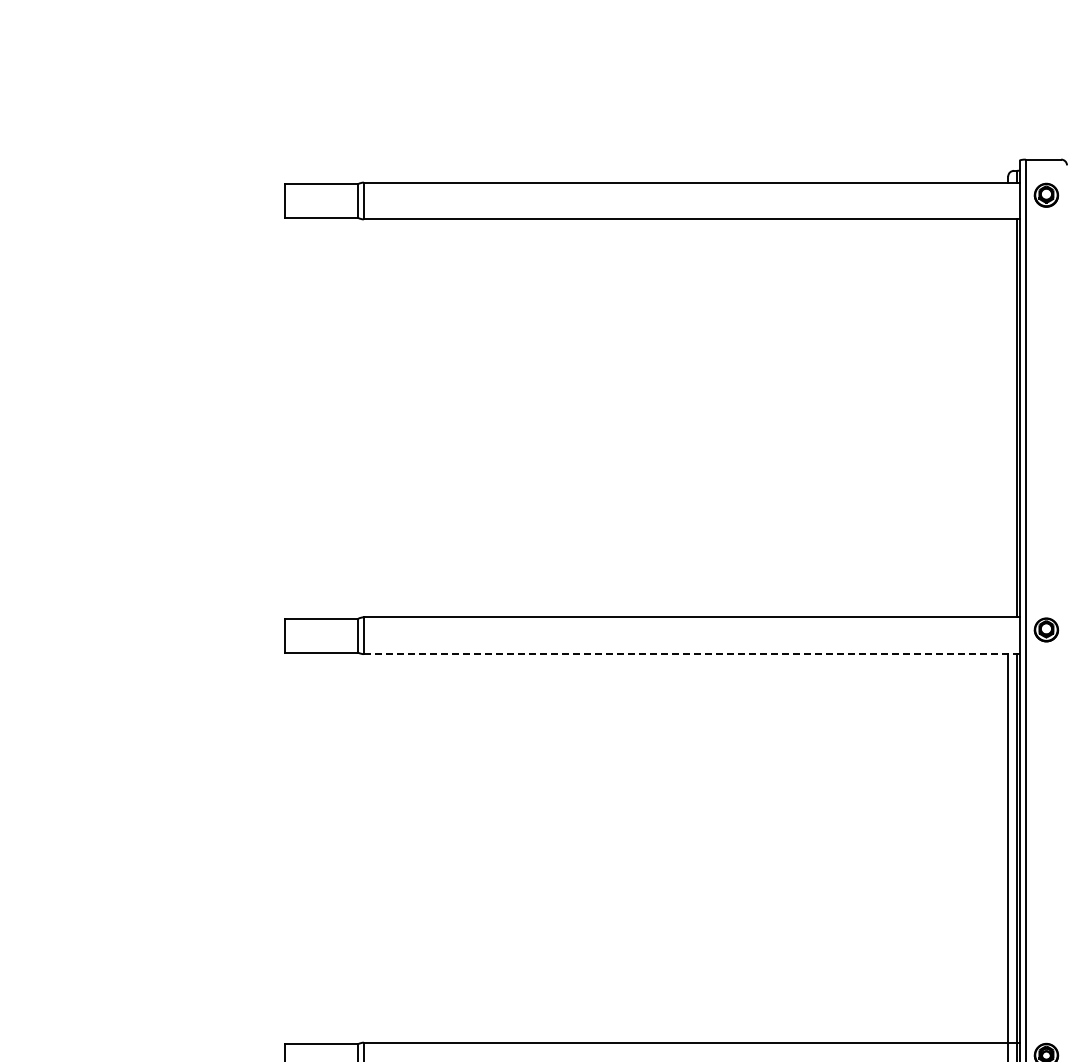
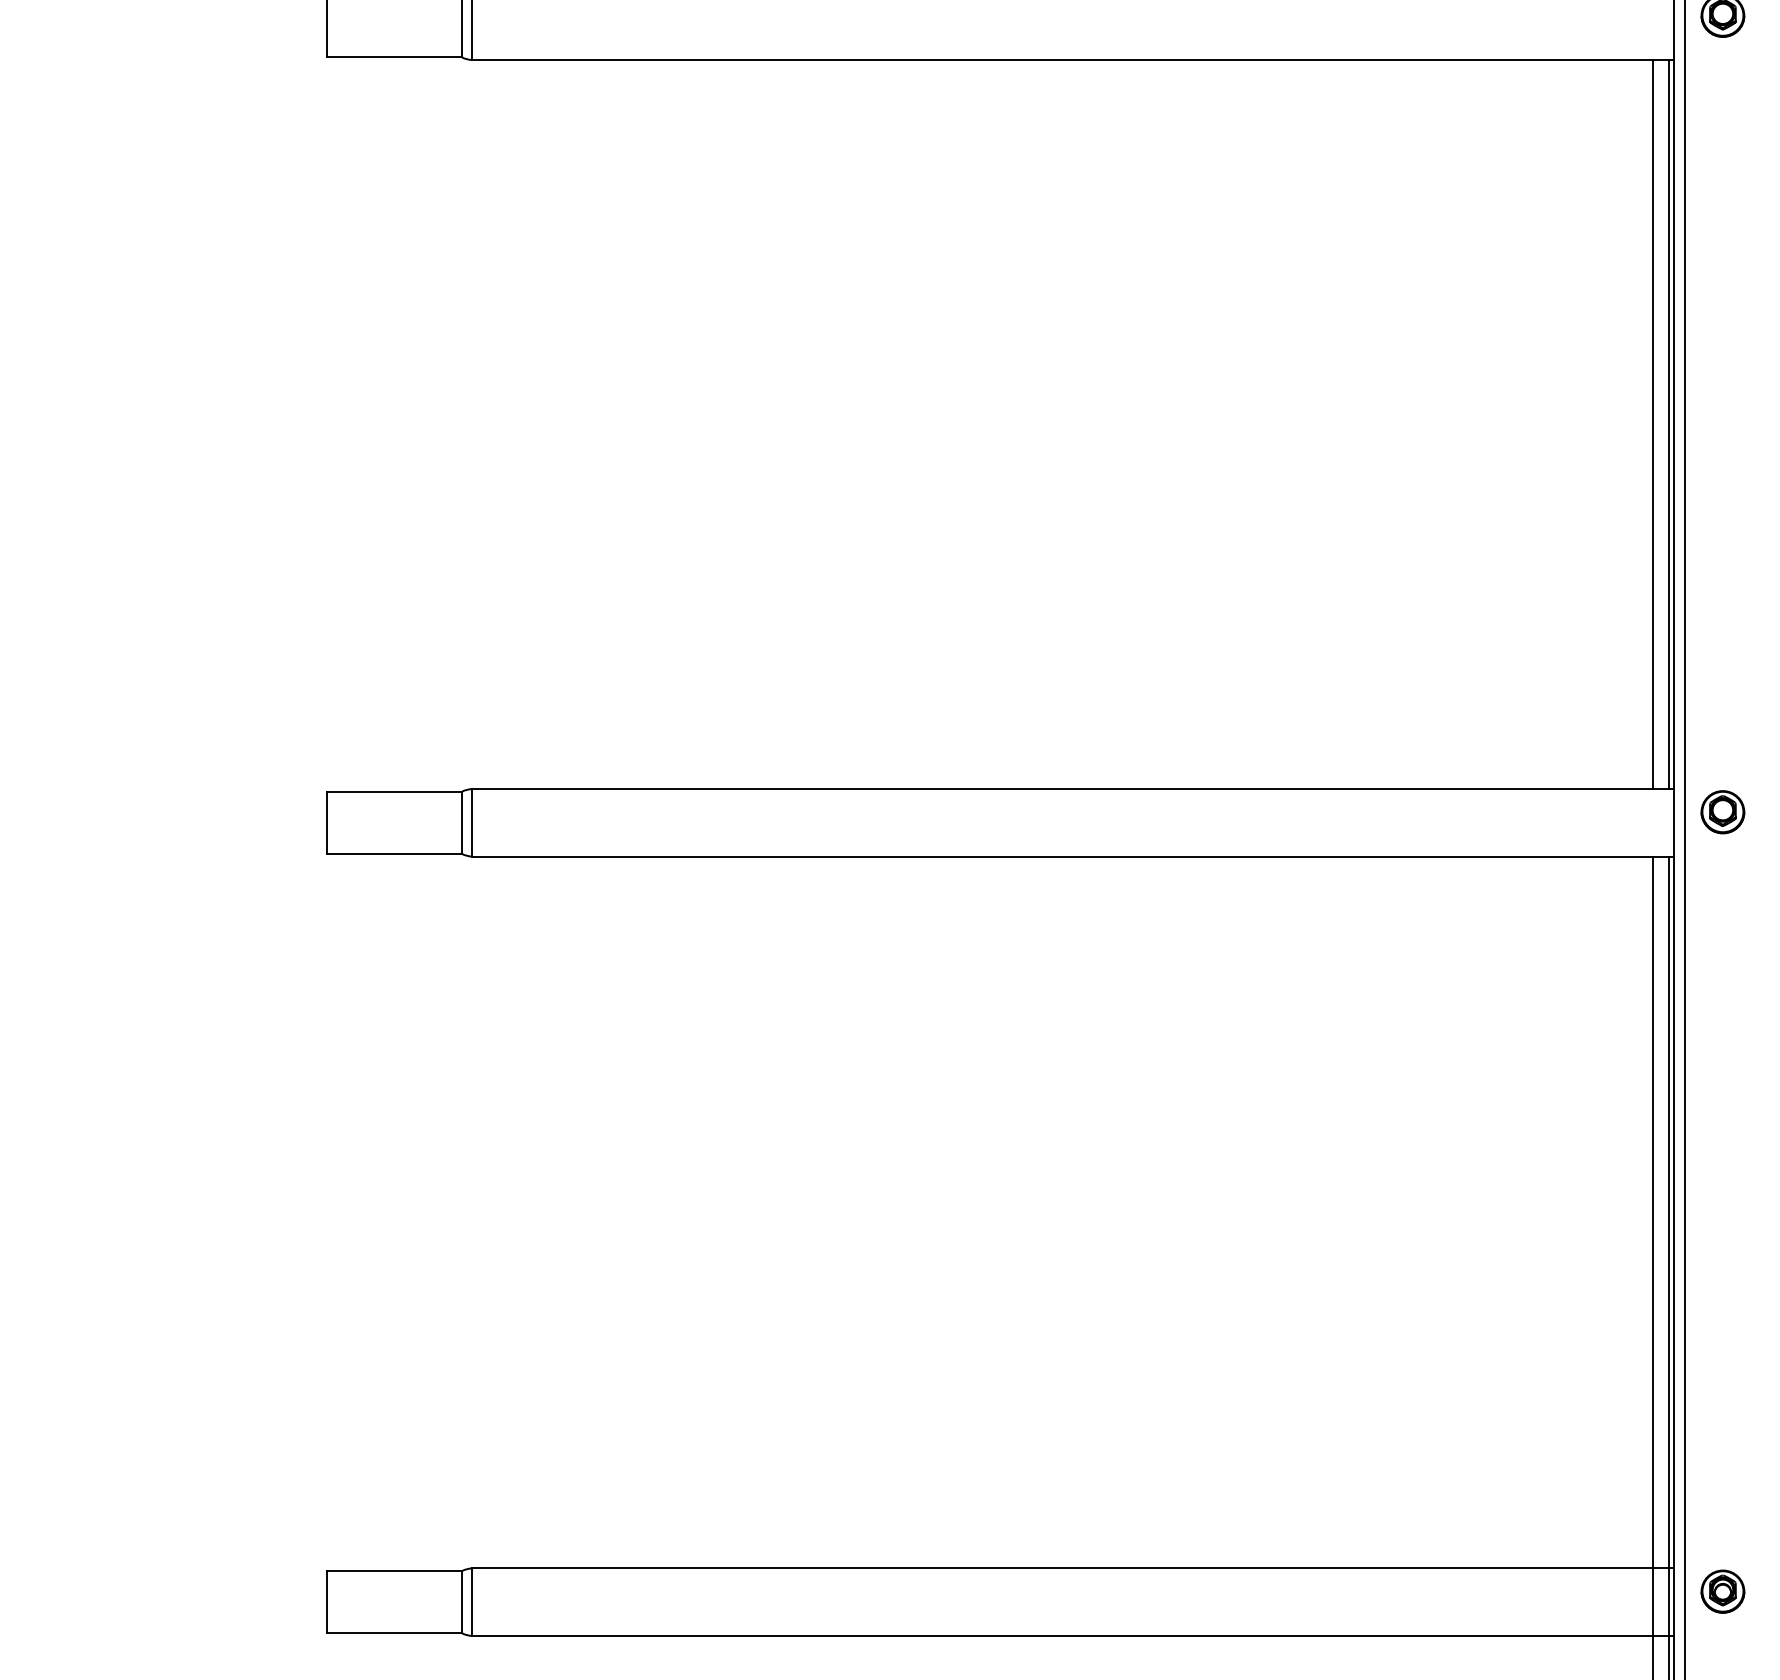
line: (1008, 418) -> (1653, 424), added
line: (691, 654) -> (1072, 857), dashed -> solid

